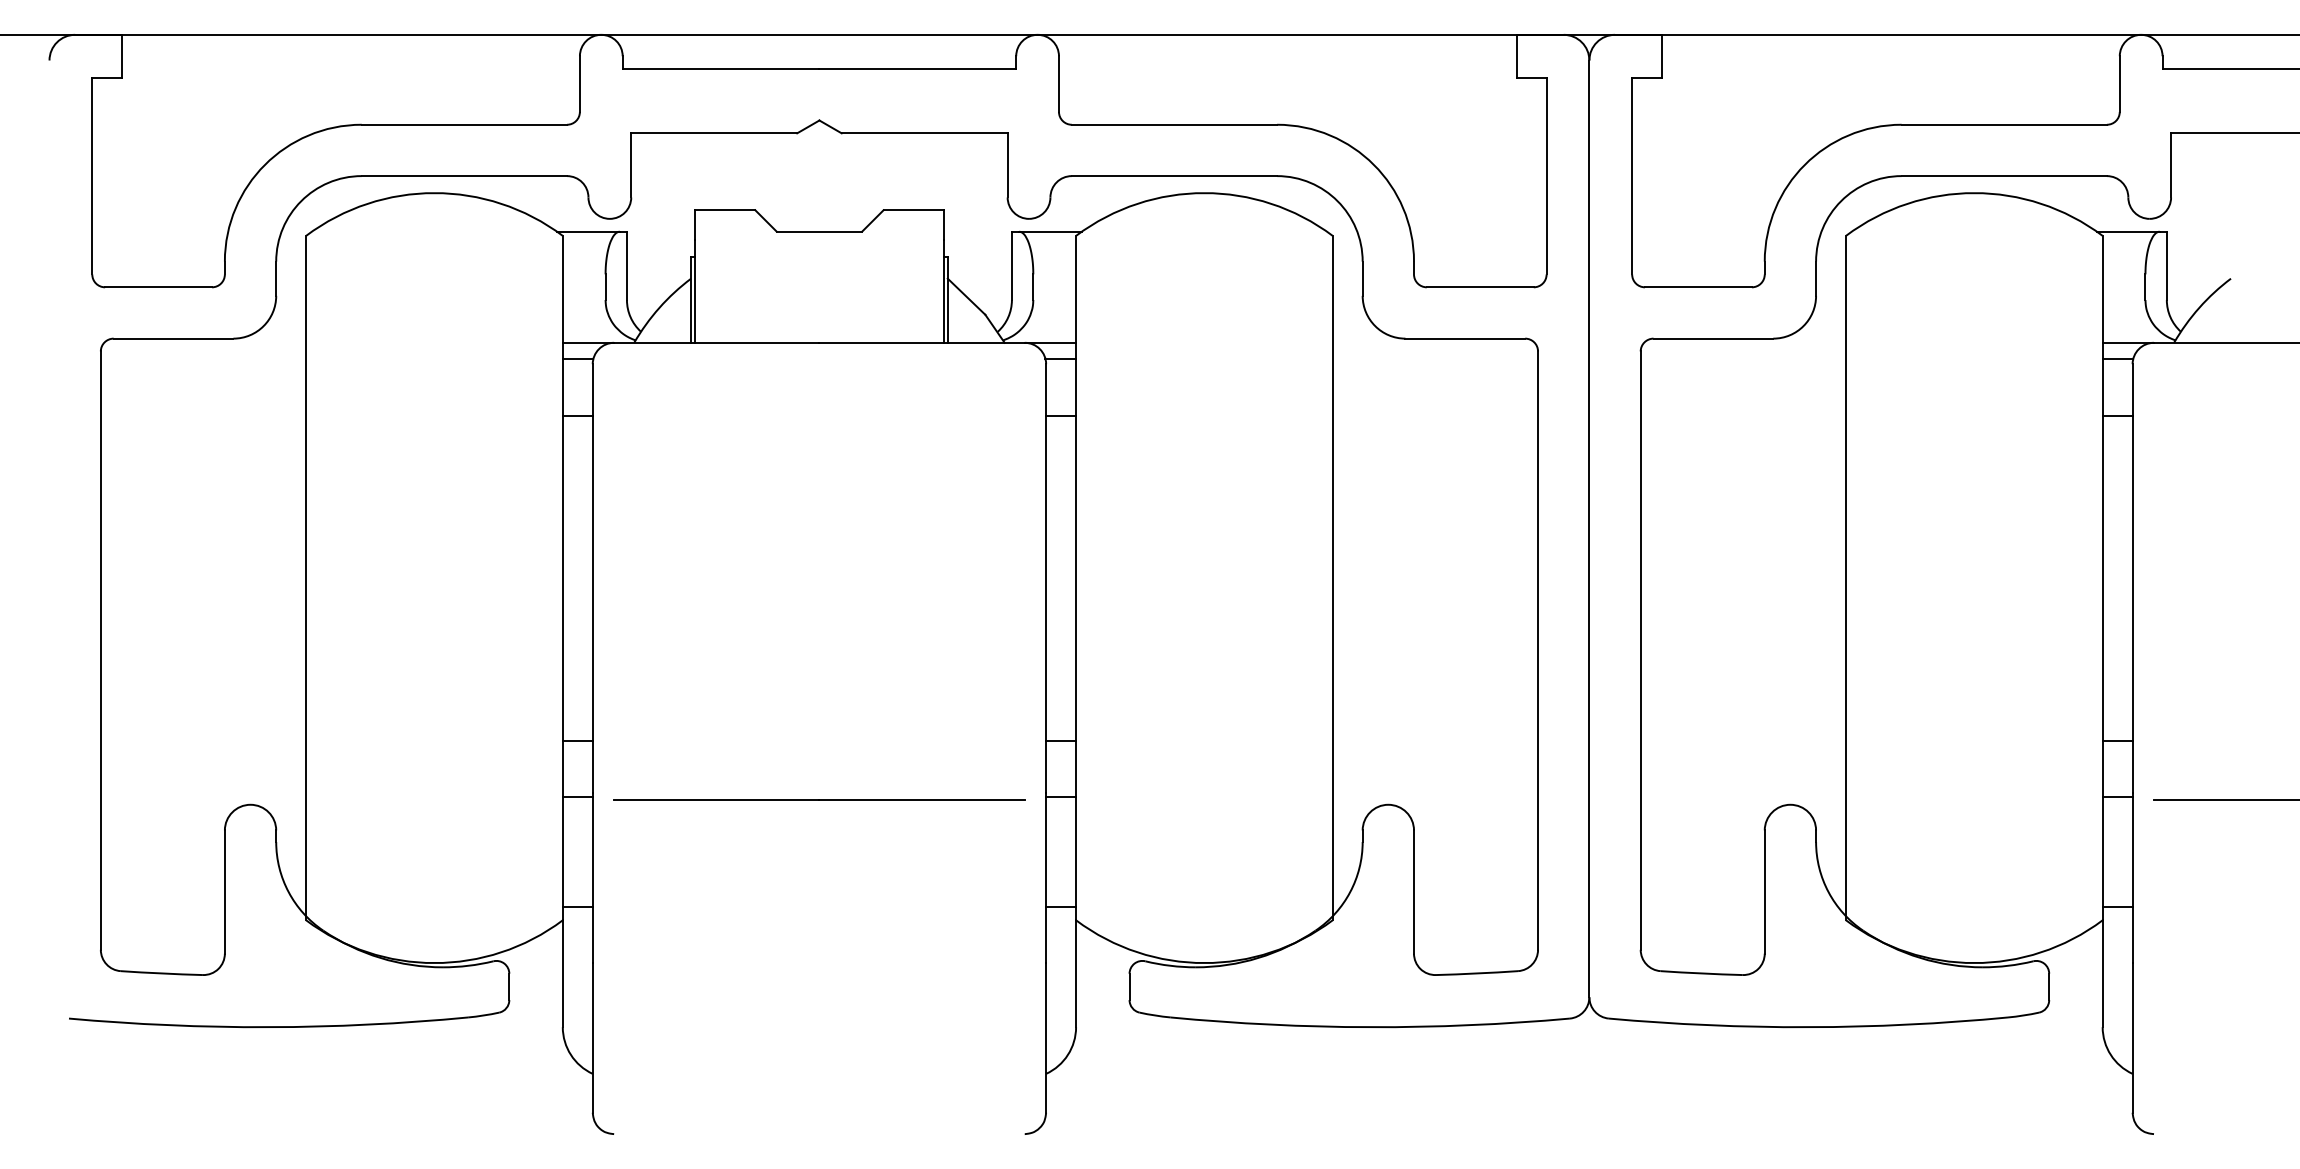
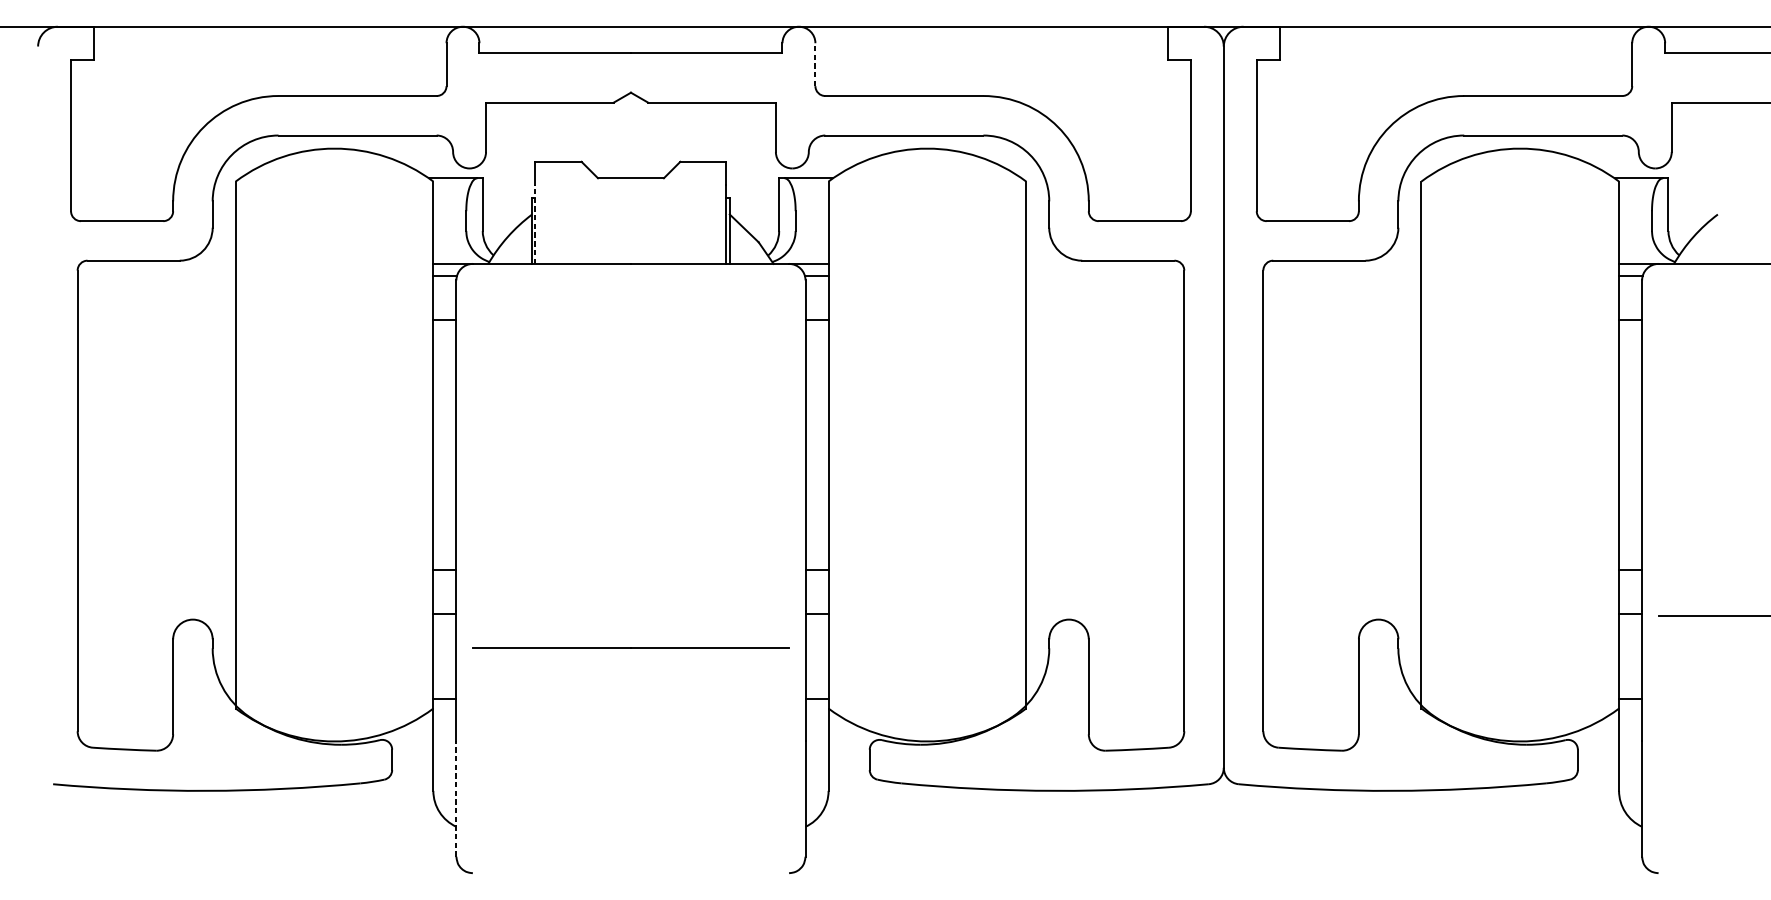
line: (1058, 84) -> (815, 65), solid -> dashed
line: (695, 291) -> (535, 224), solid -> dashed
line: (819, 799) -> (631, 647), moved
line: (592, 1037) -> (456, 798), solid -> dashed

